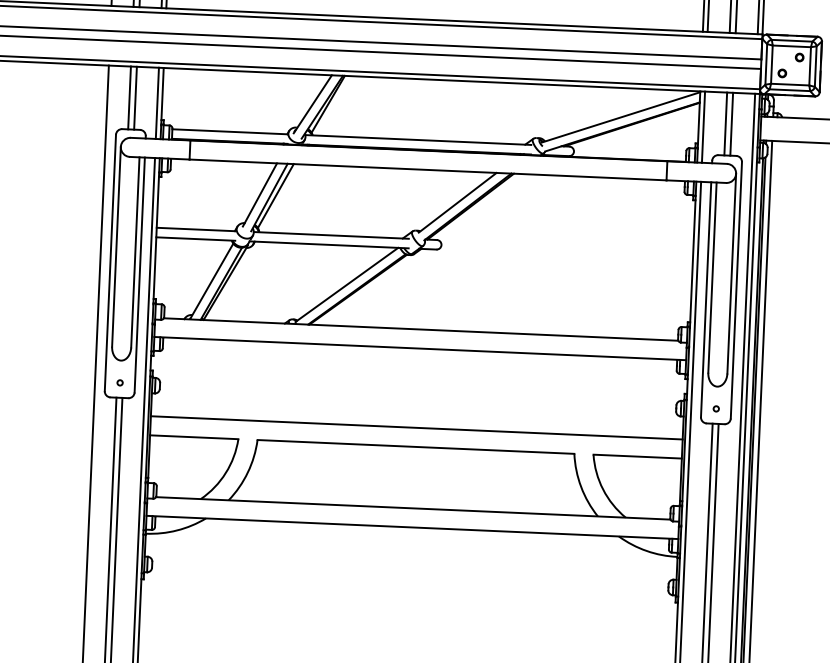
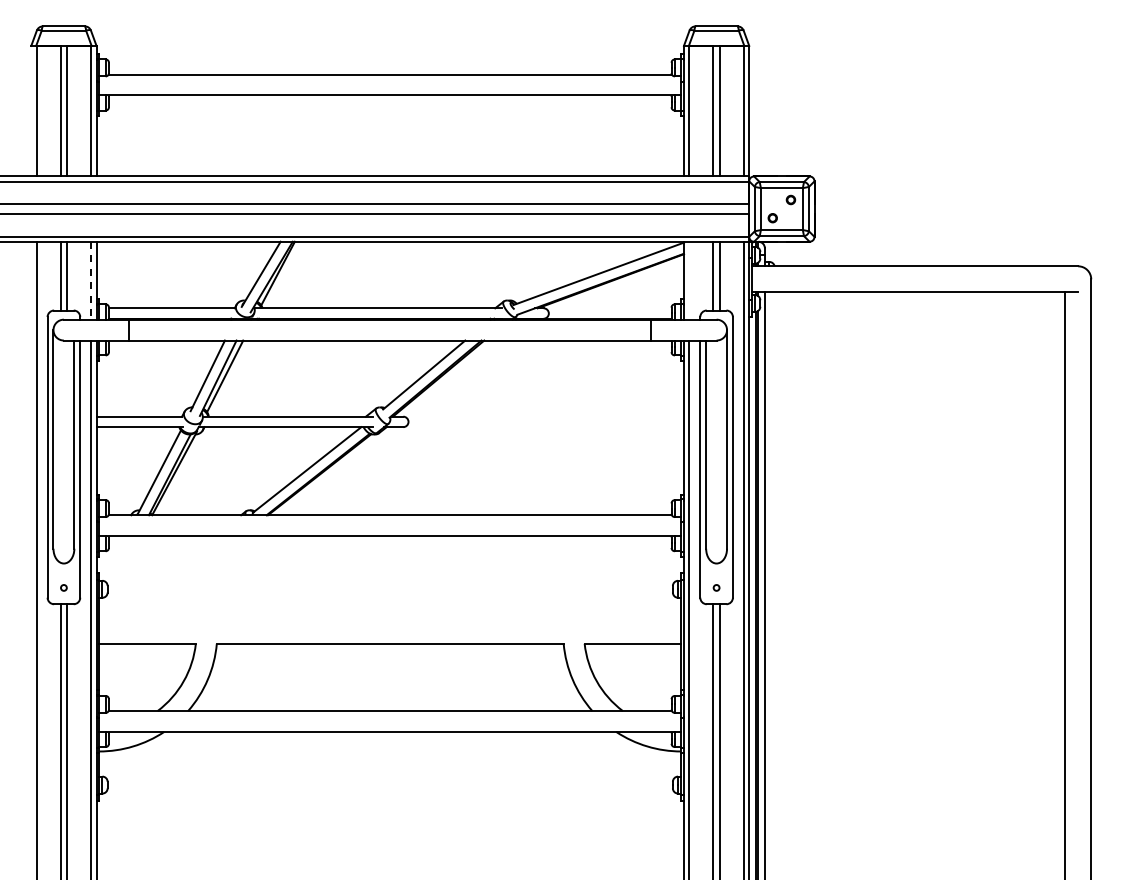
line: (157, 103) -> (91, 280), solid -> dashed
line: (703, 127) -> (689, 280), removed
line: (417, 427) -> (390, 622), removed

